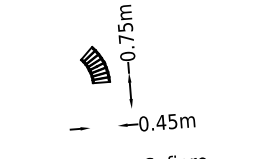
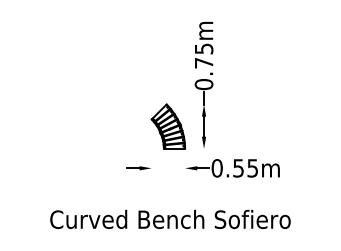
part: (95, 64) -> (168, 126), moved
text: (161, 122) -> (238, 168), 0.45m -> 0.55m

